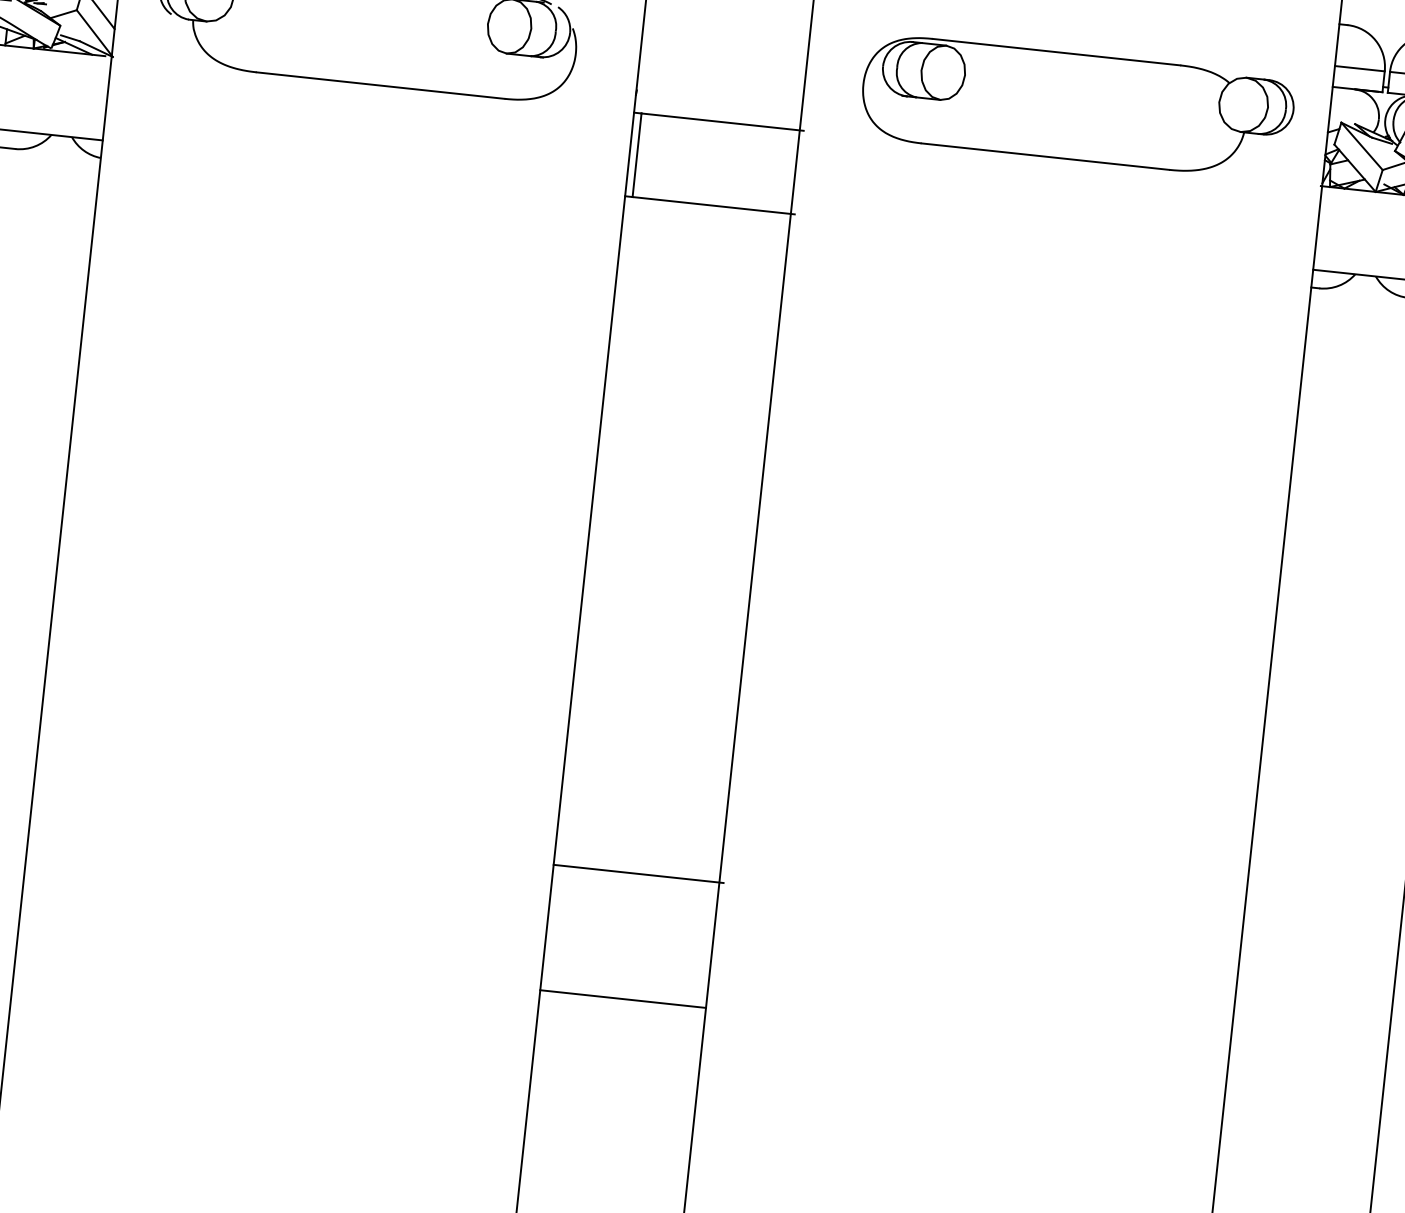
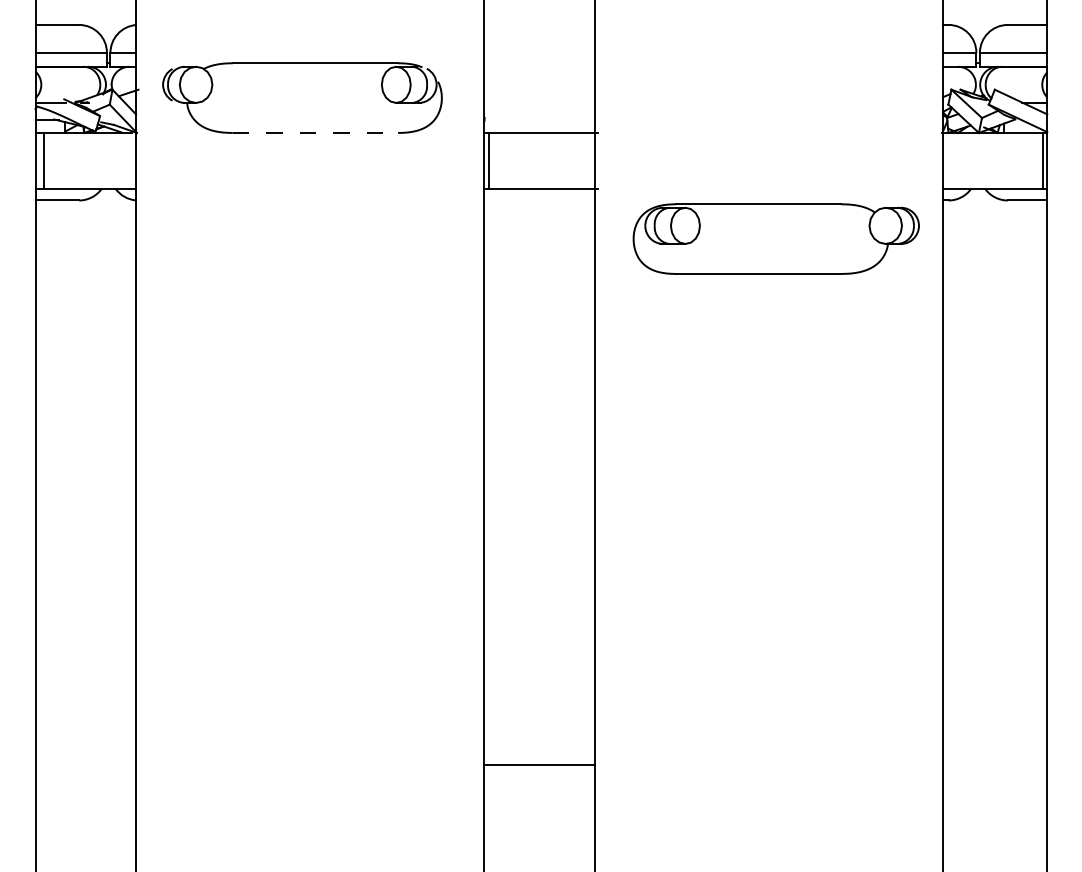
line: (380, 84) -> (315, 132), solid -> dashed
part: (1076, 106) -> (775, 238), moved
line: (637, 873) -> (540, 634), removed
line: (622, 999) -> (539, 765), moved

